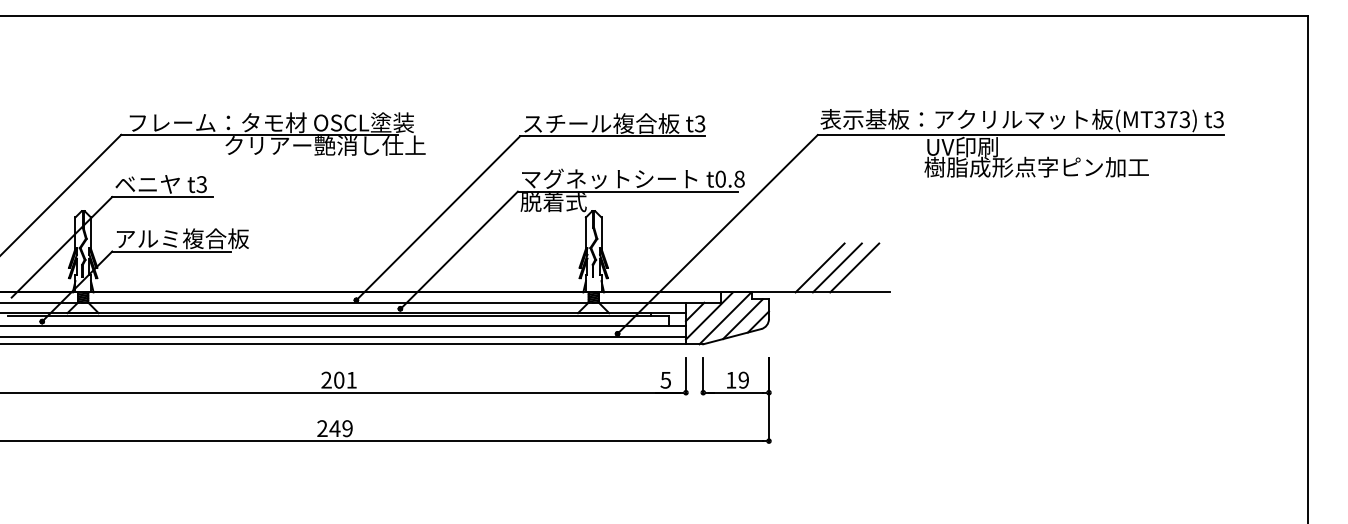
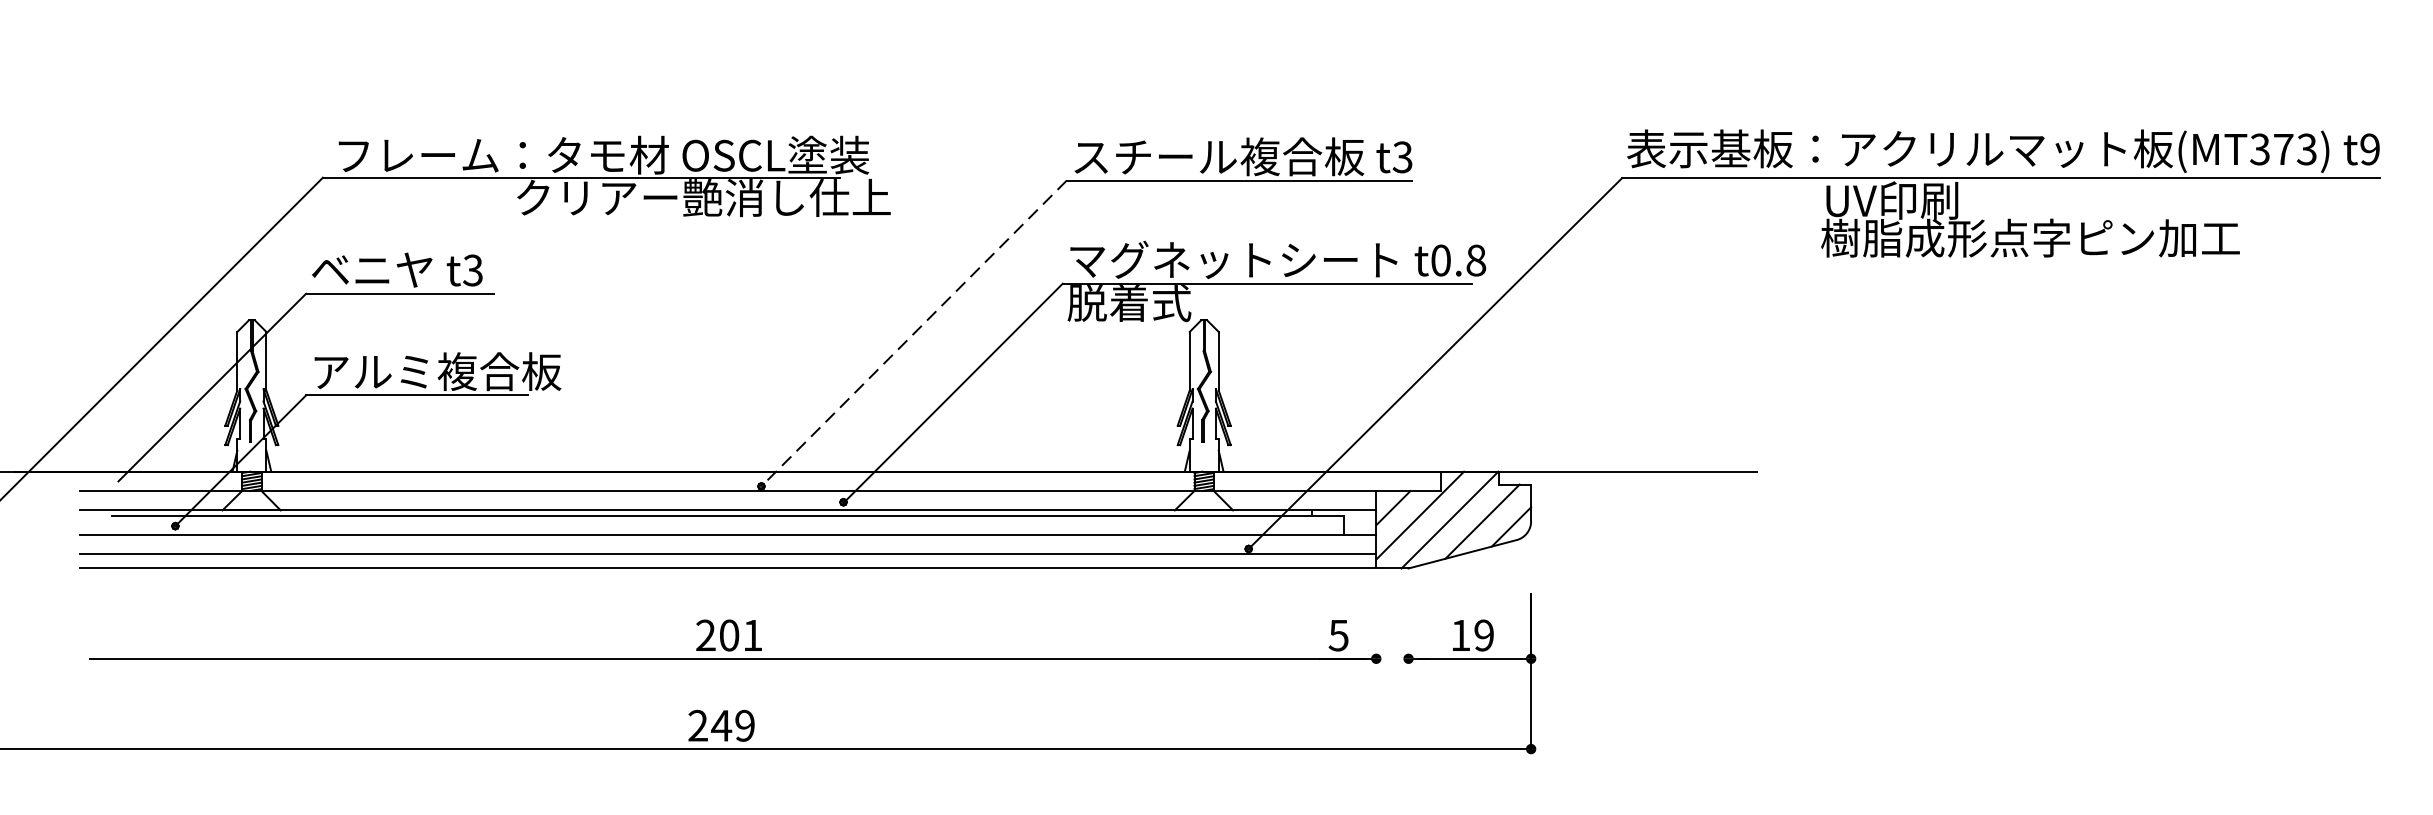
text: (1218, 119) -> (2369, 149), t3 -> t9
line: (438, 218) -> (914, 333), solid -> dashed
line: (819, 267) -> (1625, 425), removed
line: (836, 267) -> (1657, 425), removed
line: (854, 267) -> (1690, 425), removed
line: (685, 375) -> (1375, 626), removed
line: (703, 375) -> (1408, 626), removed

